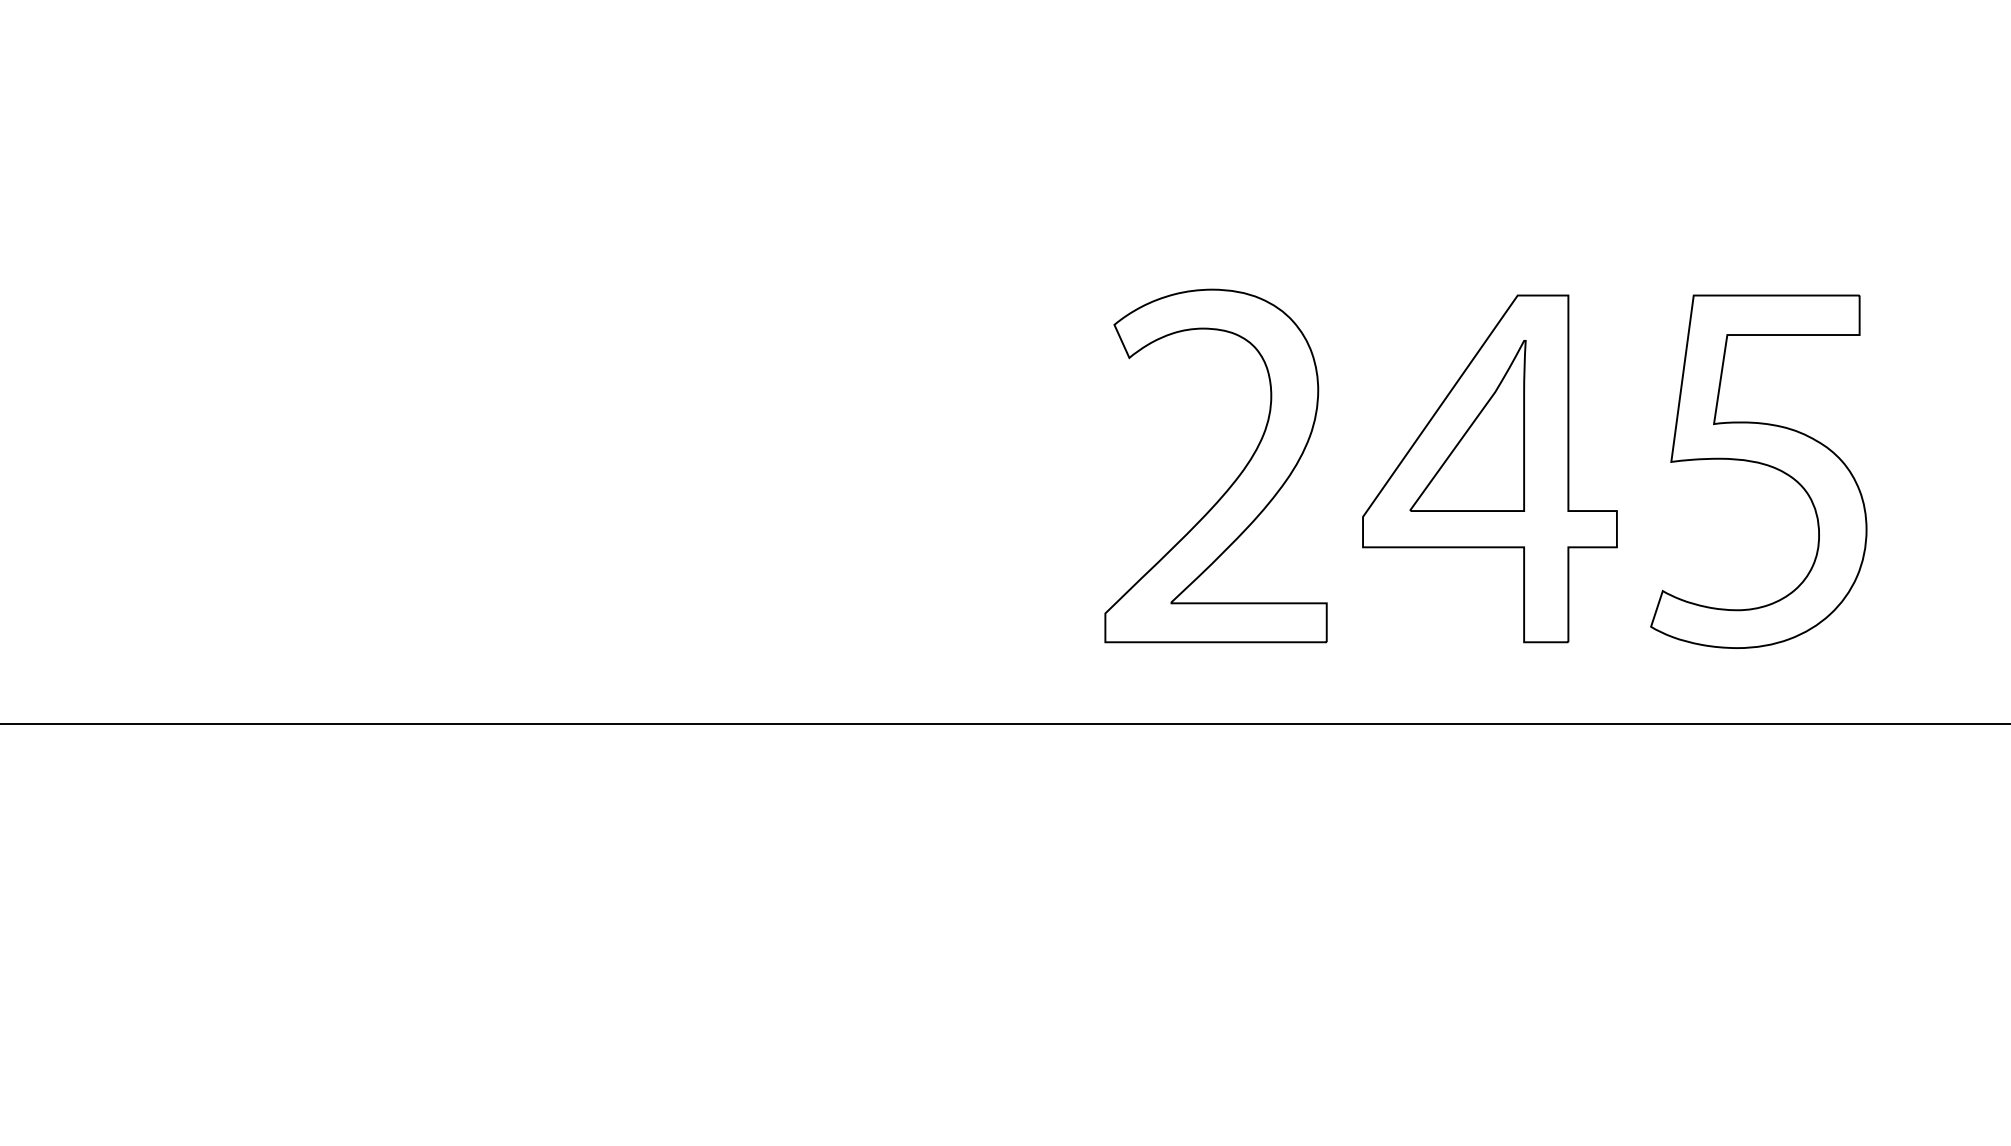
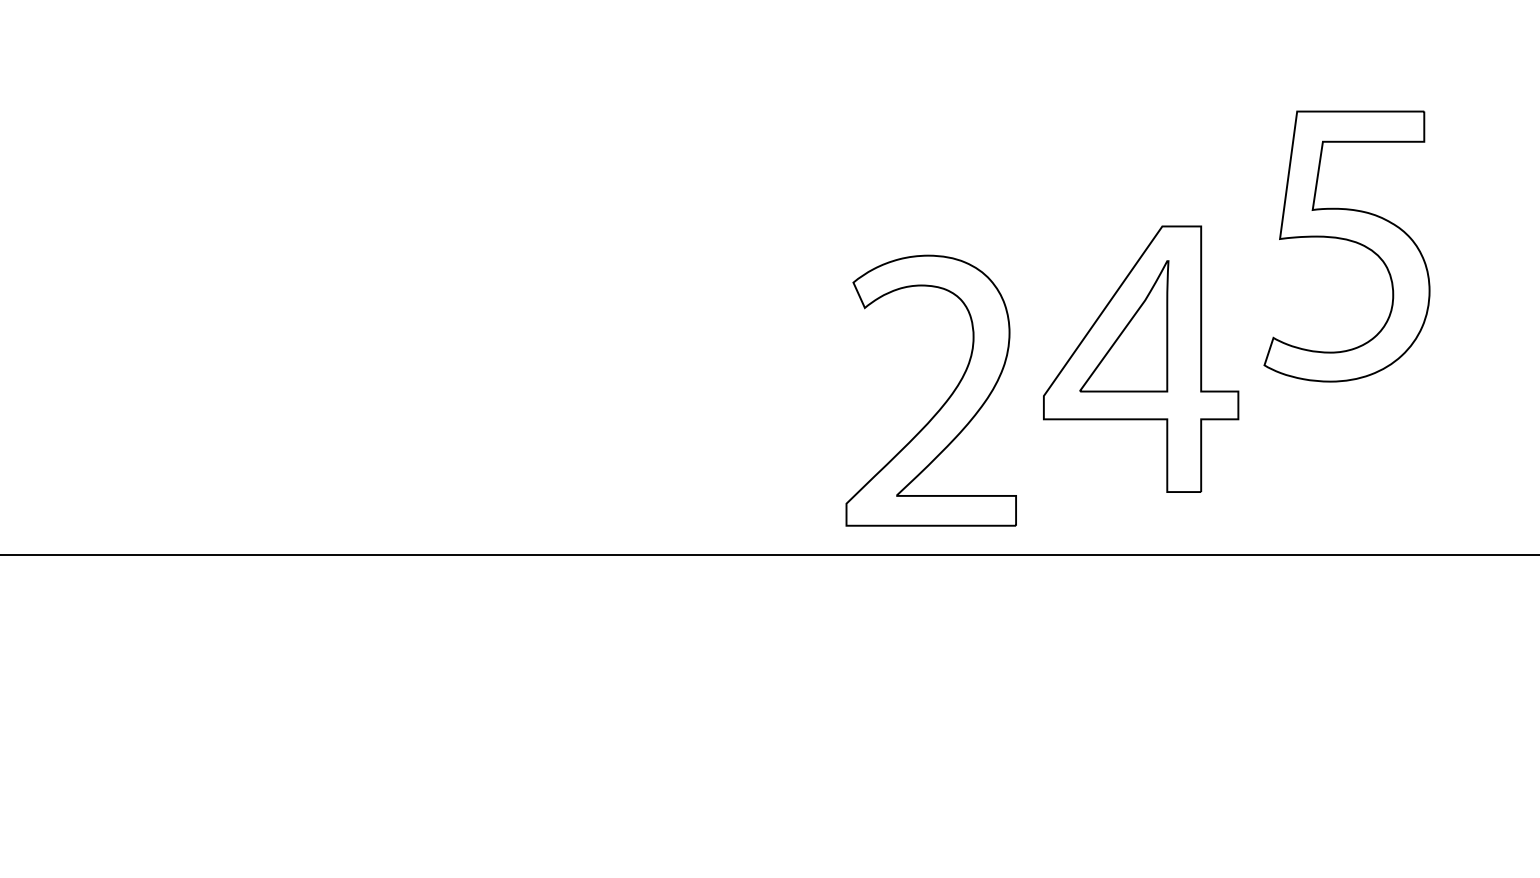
part: (1760, 464) -> (1348, 240), moved
part: (1232, 482) -> (943, 403), moved

